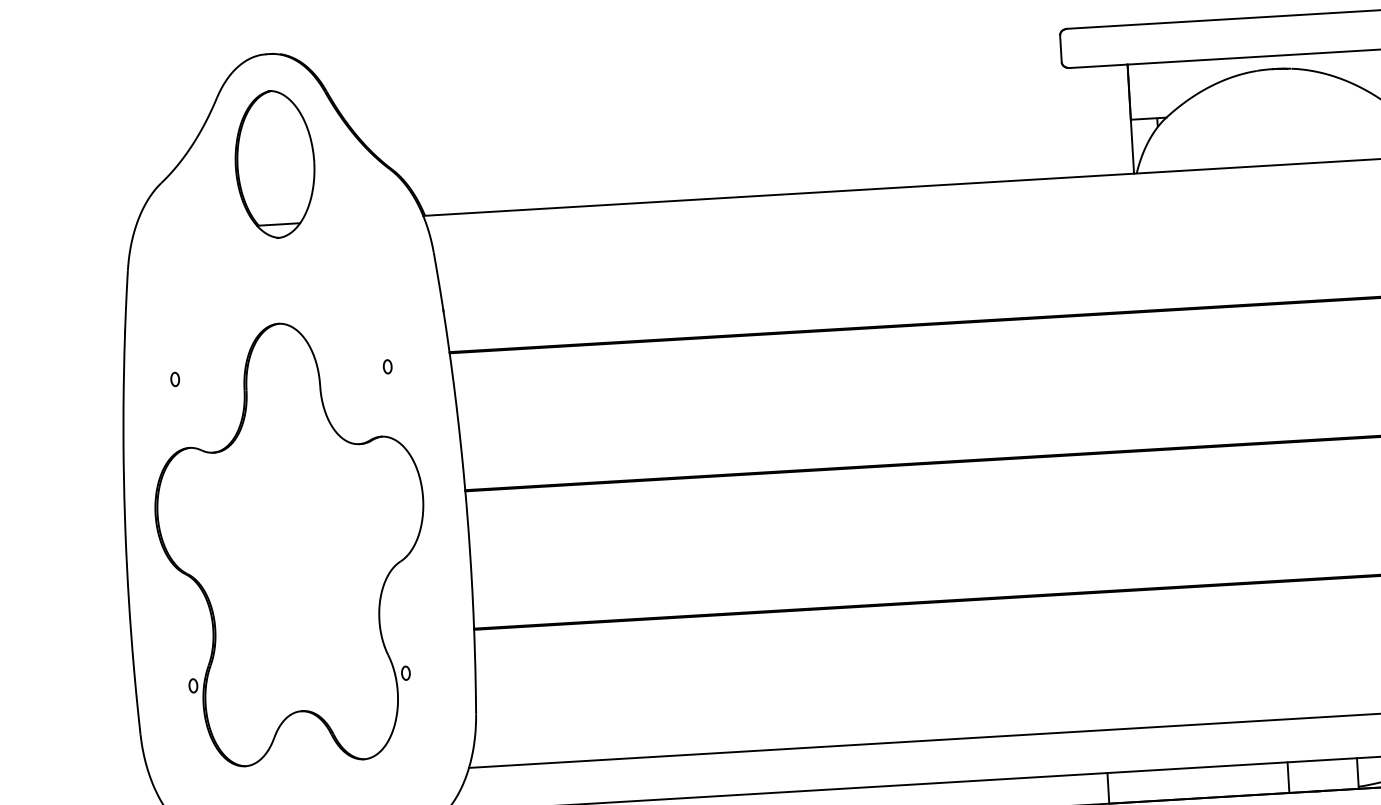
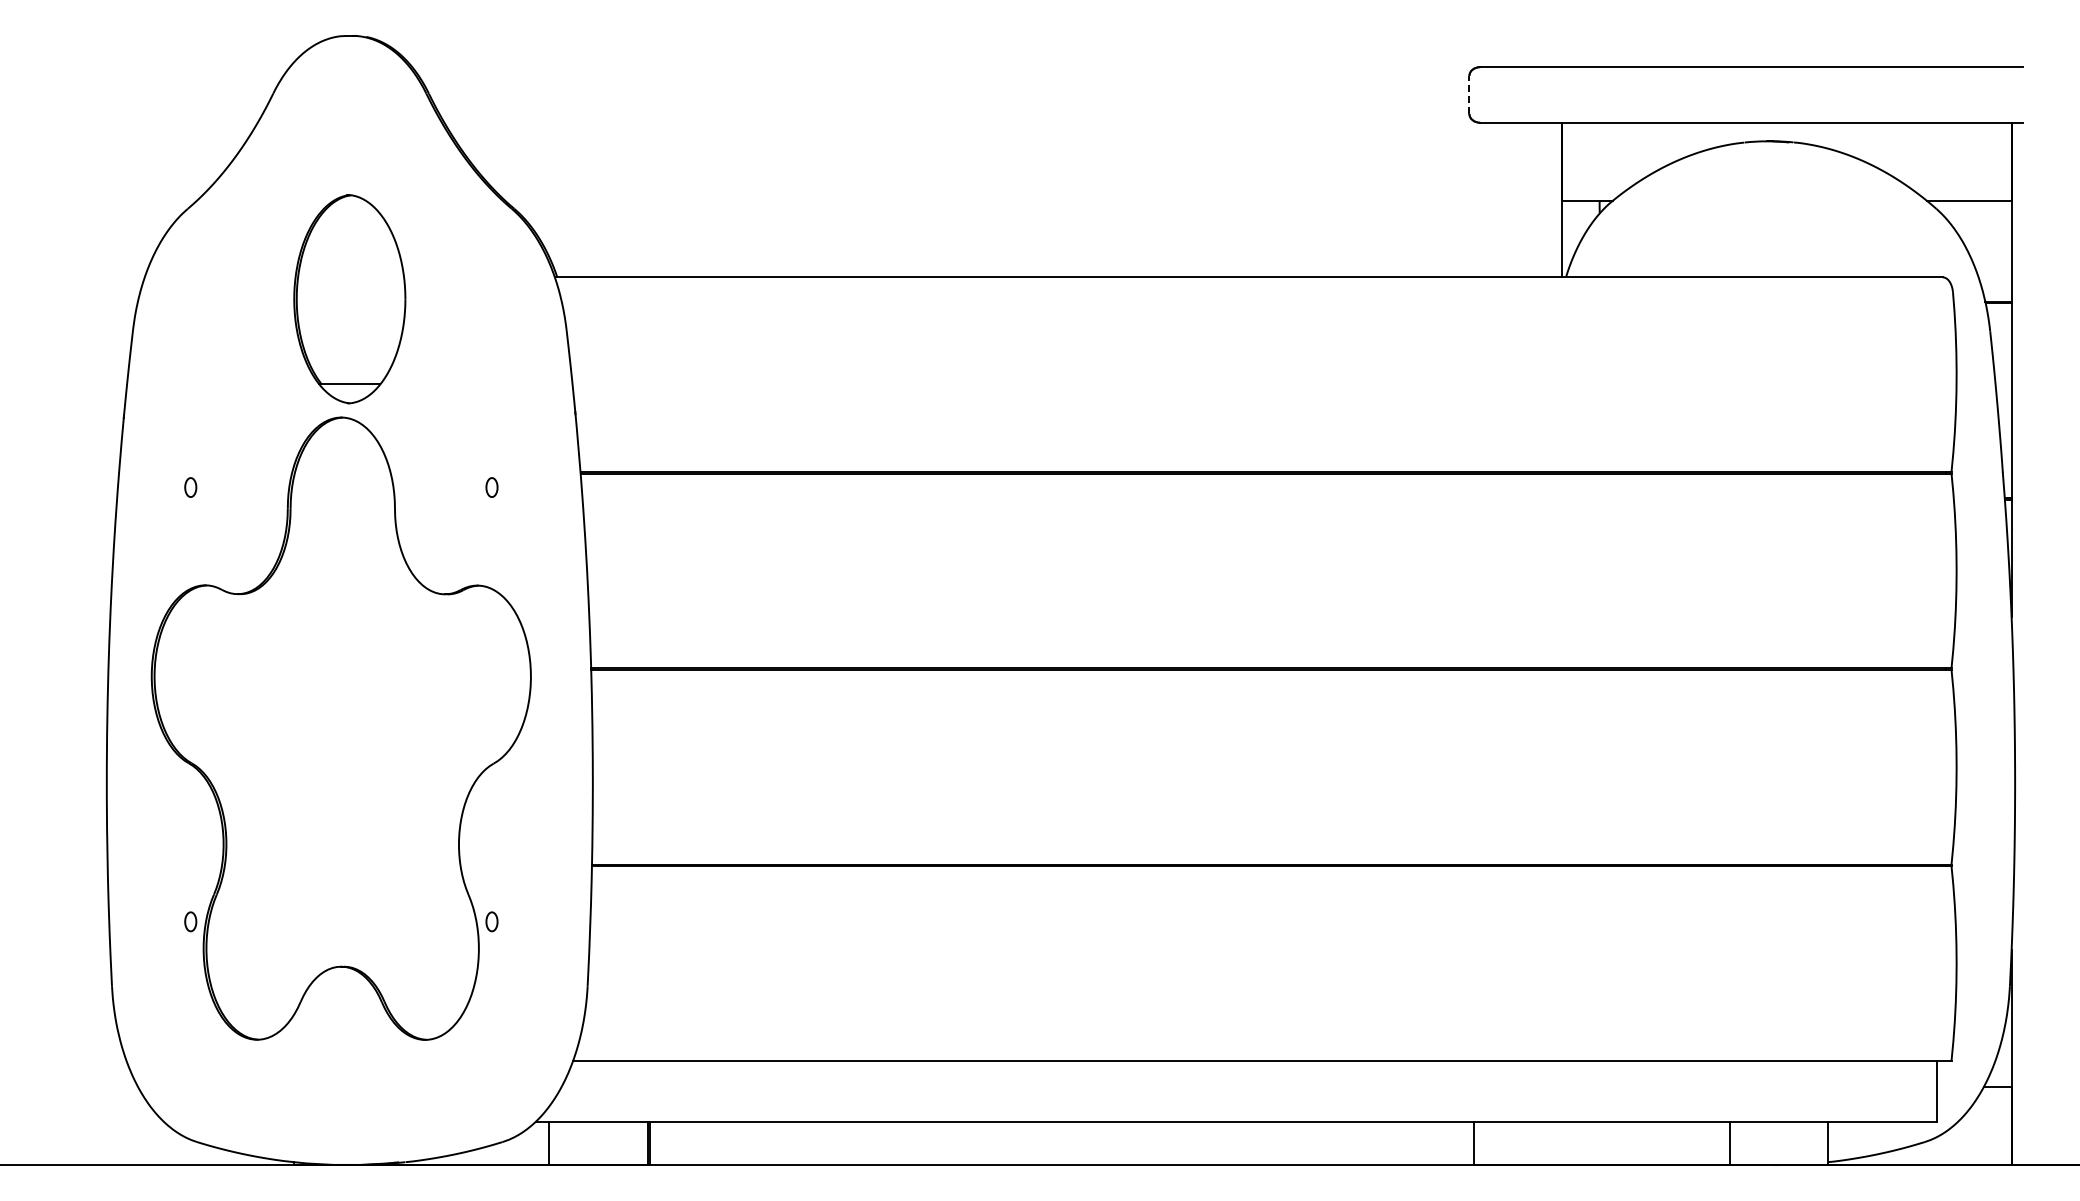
line: (1060, 48) -> (1469, 94), solid -> dashed
part: (274, 164) -> (349, 299), moved

